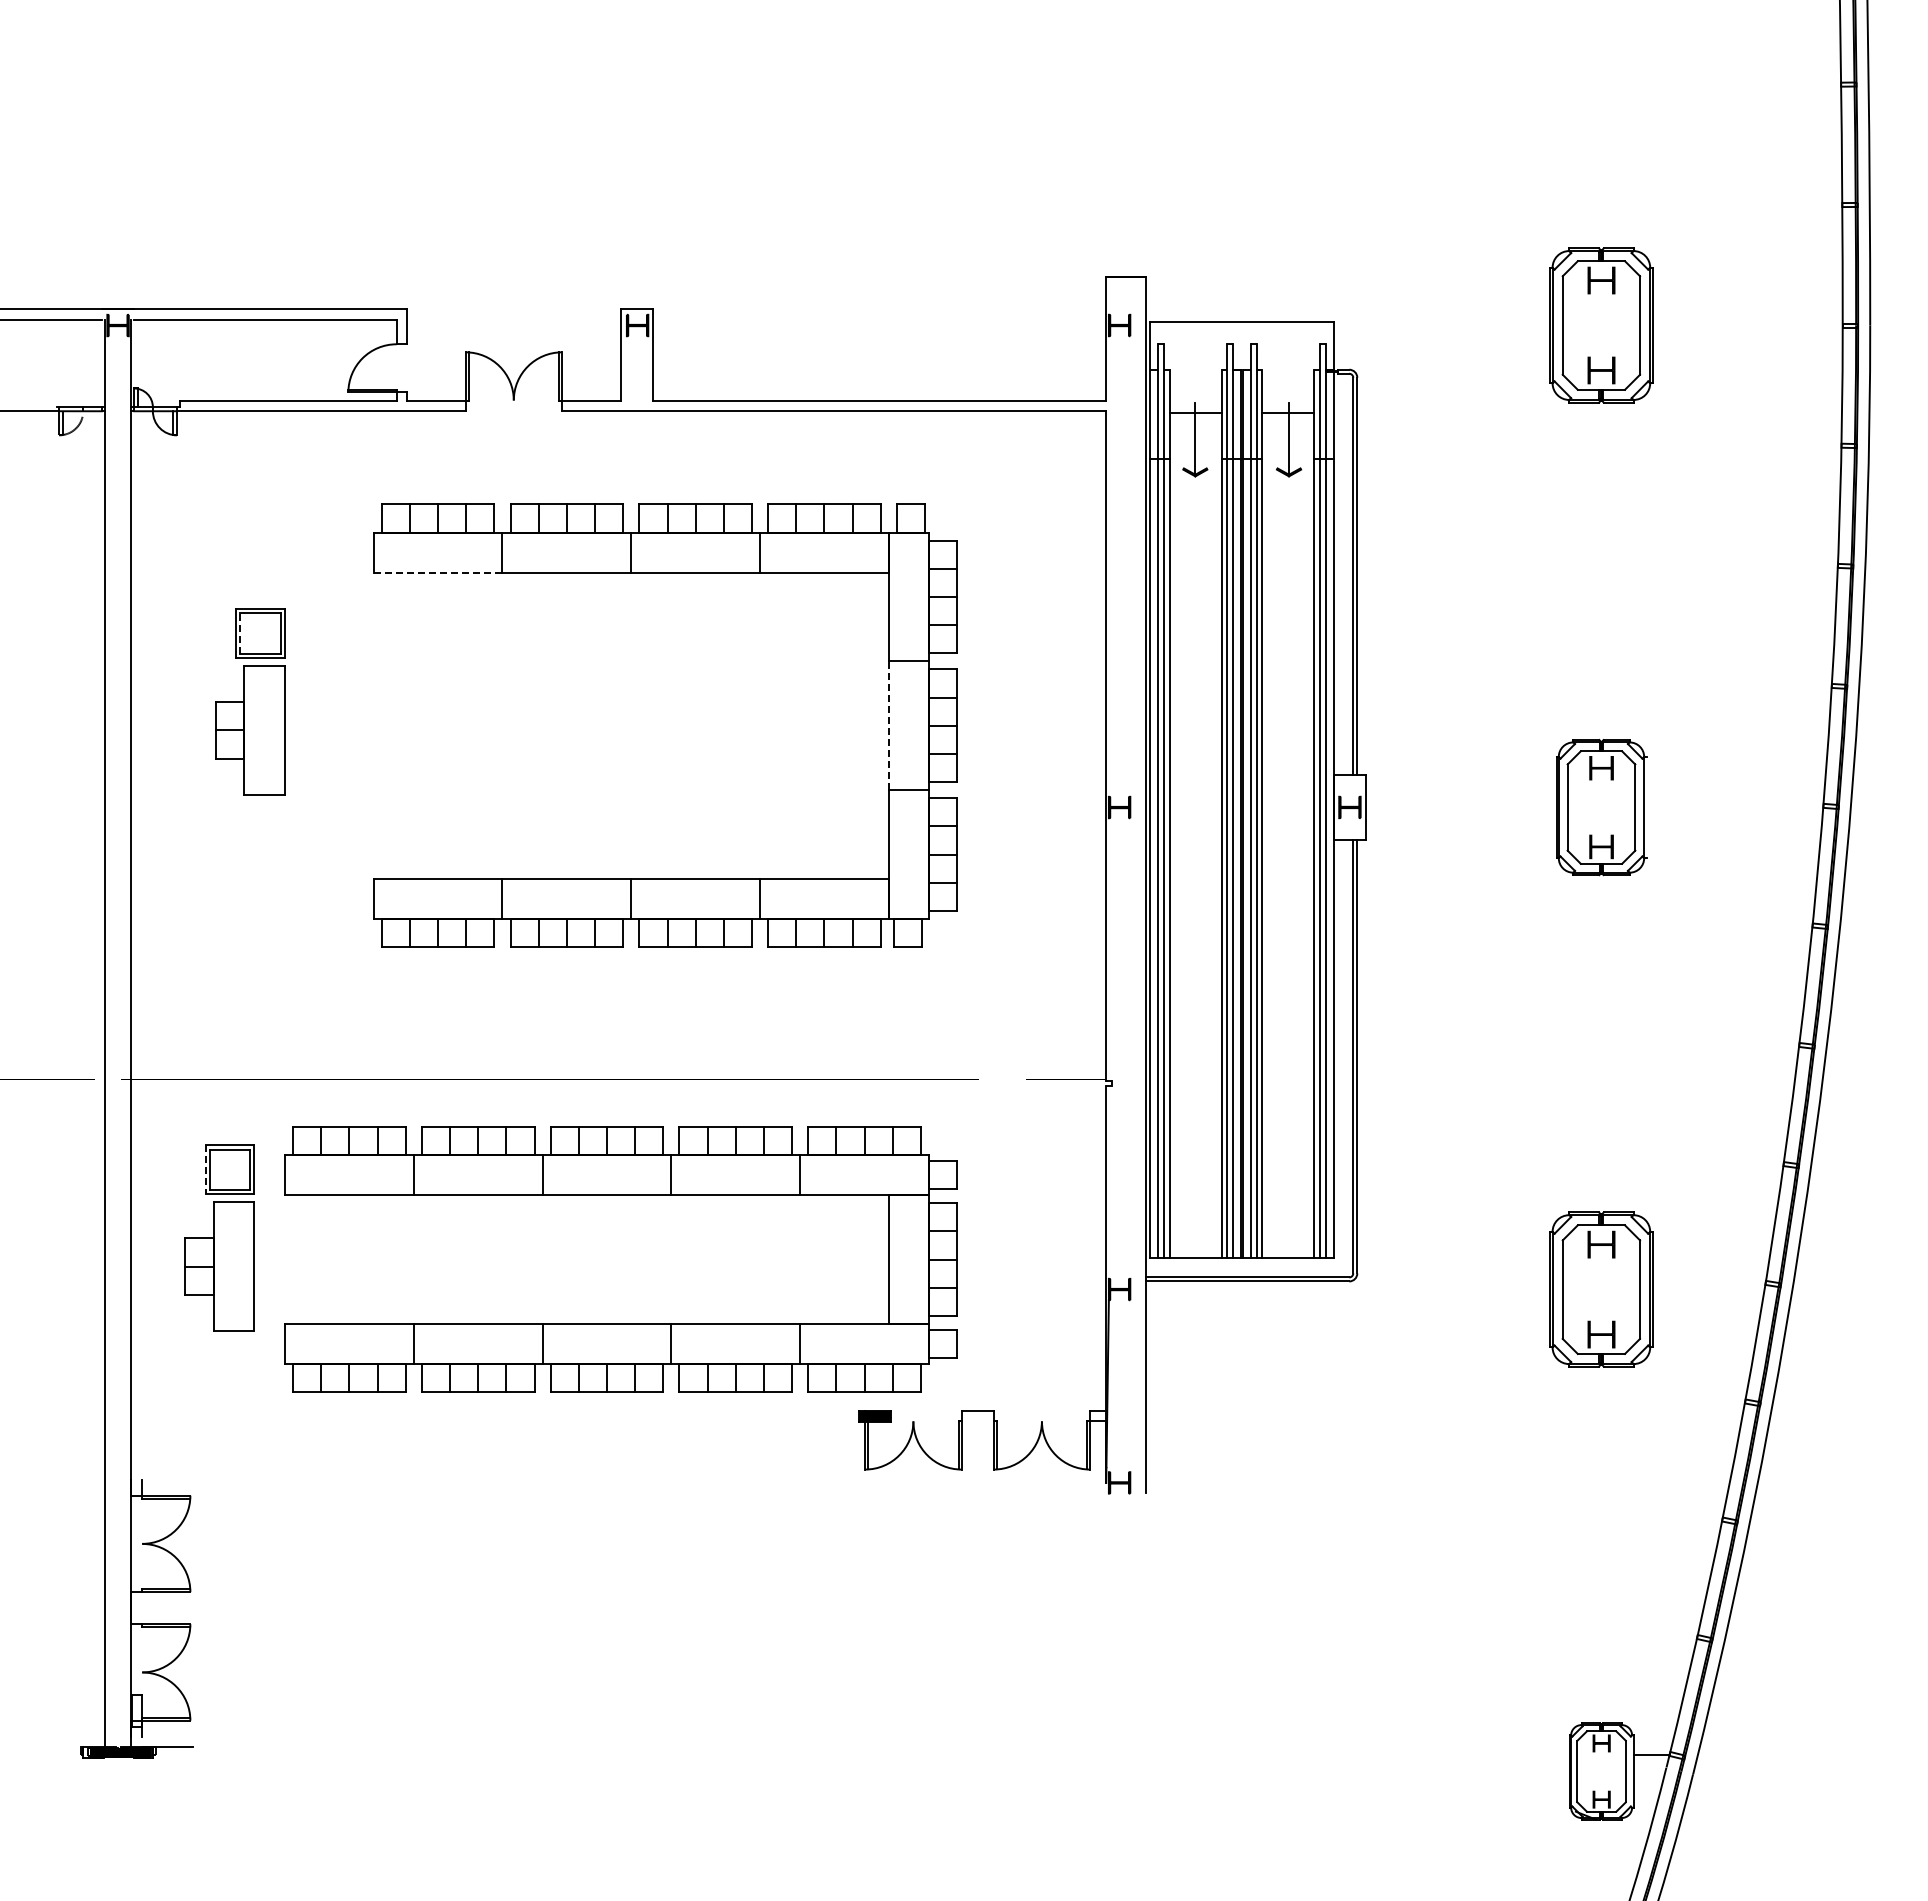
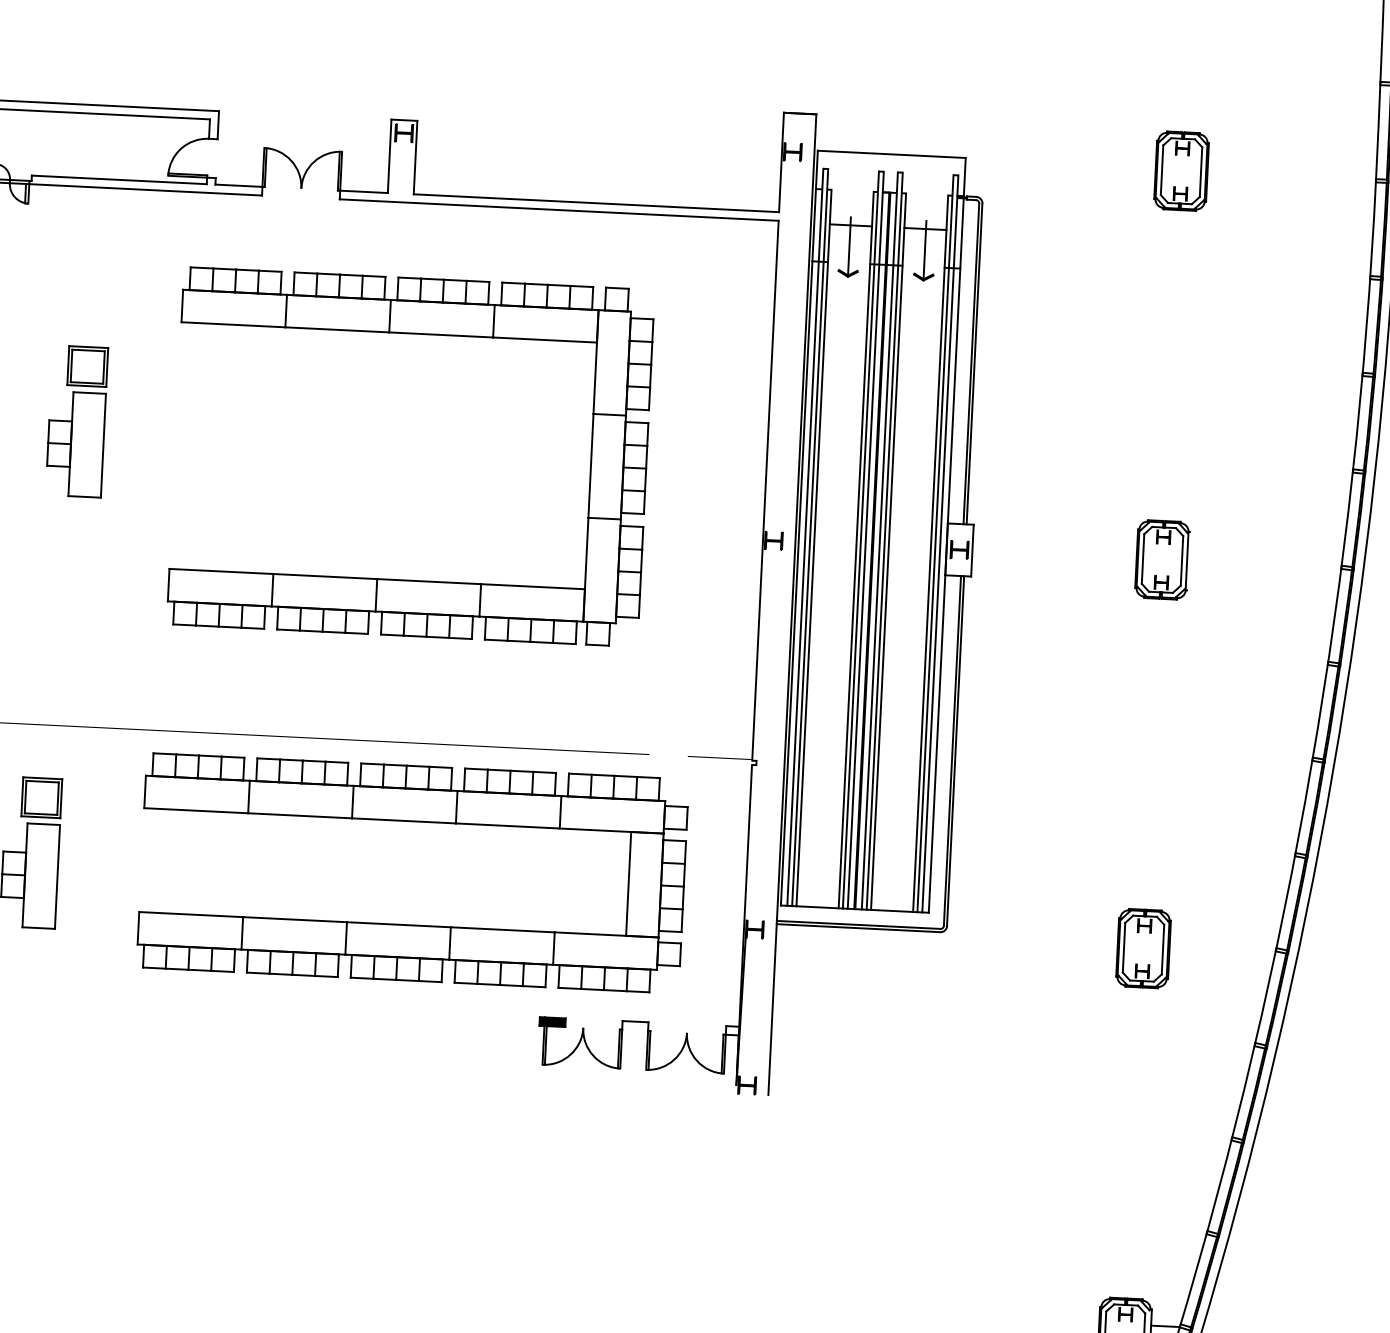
part: (1601, 325) -> (1181, 171), size x0.62
line: (437, 572) -> (233, 324), dashed -> solid
line: (240, 633) -> (71, 365), dashed -> solid
line: (888, 725) -> (590, 465), dashed -> solid
part: (1601, 807) -> (1162, 559), size x0.71
line: (205, 1170) -> (22, 797), dashed -> solid
part: (620, 1195) -> (414, 821), moved
part: (1601, 1289) -> (1143, 948), size x0.62

